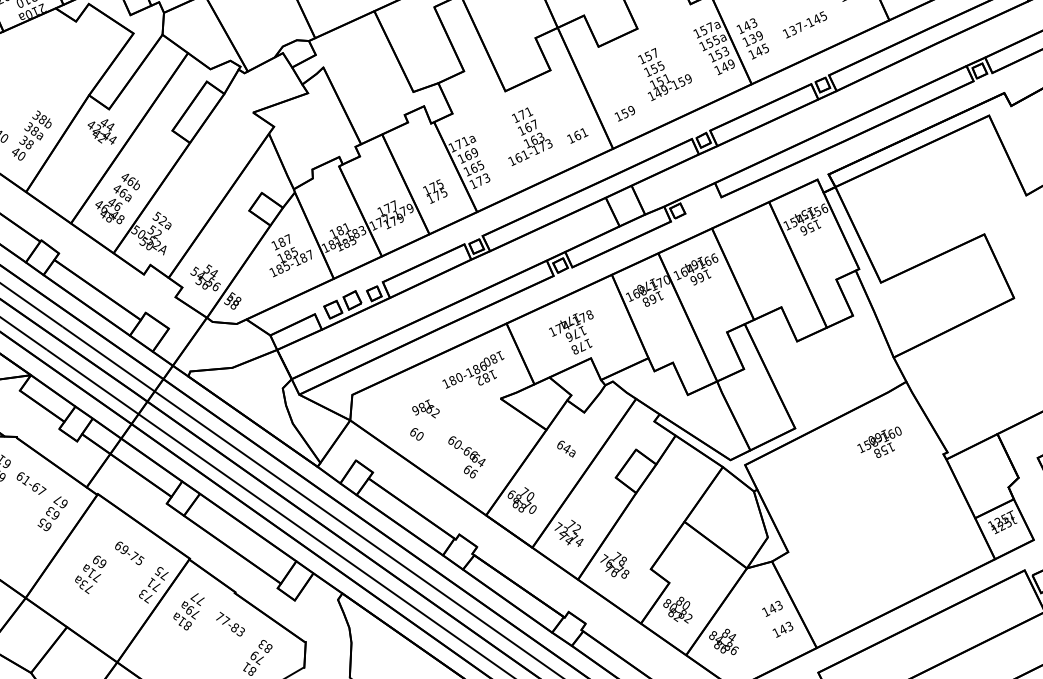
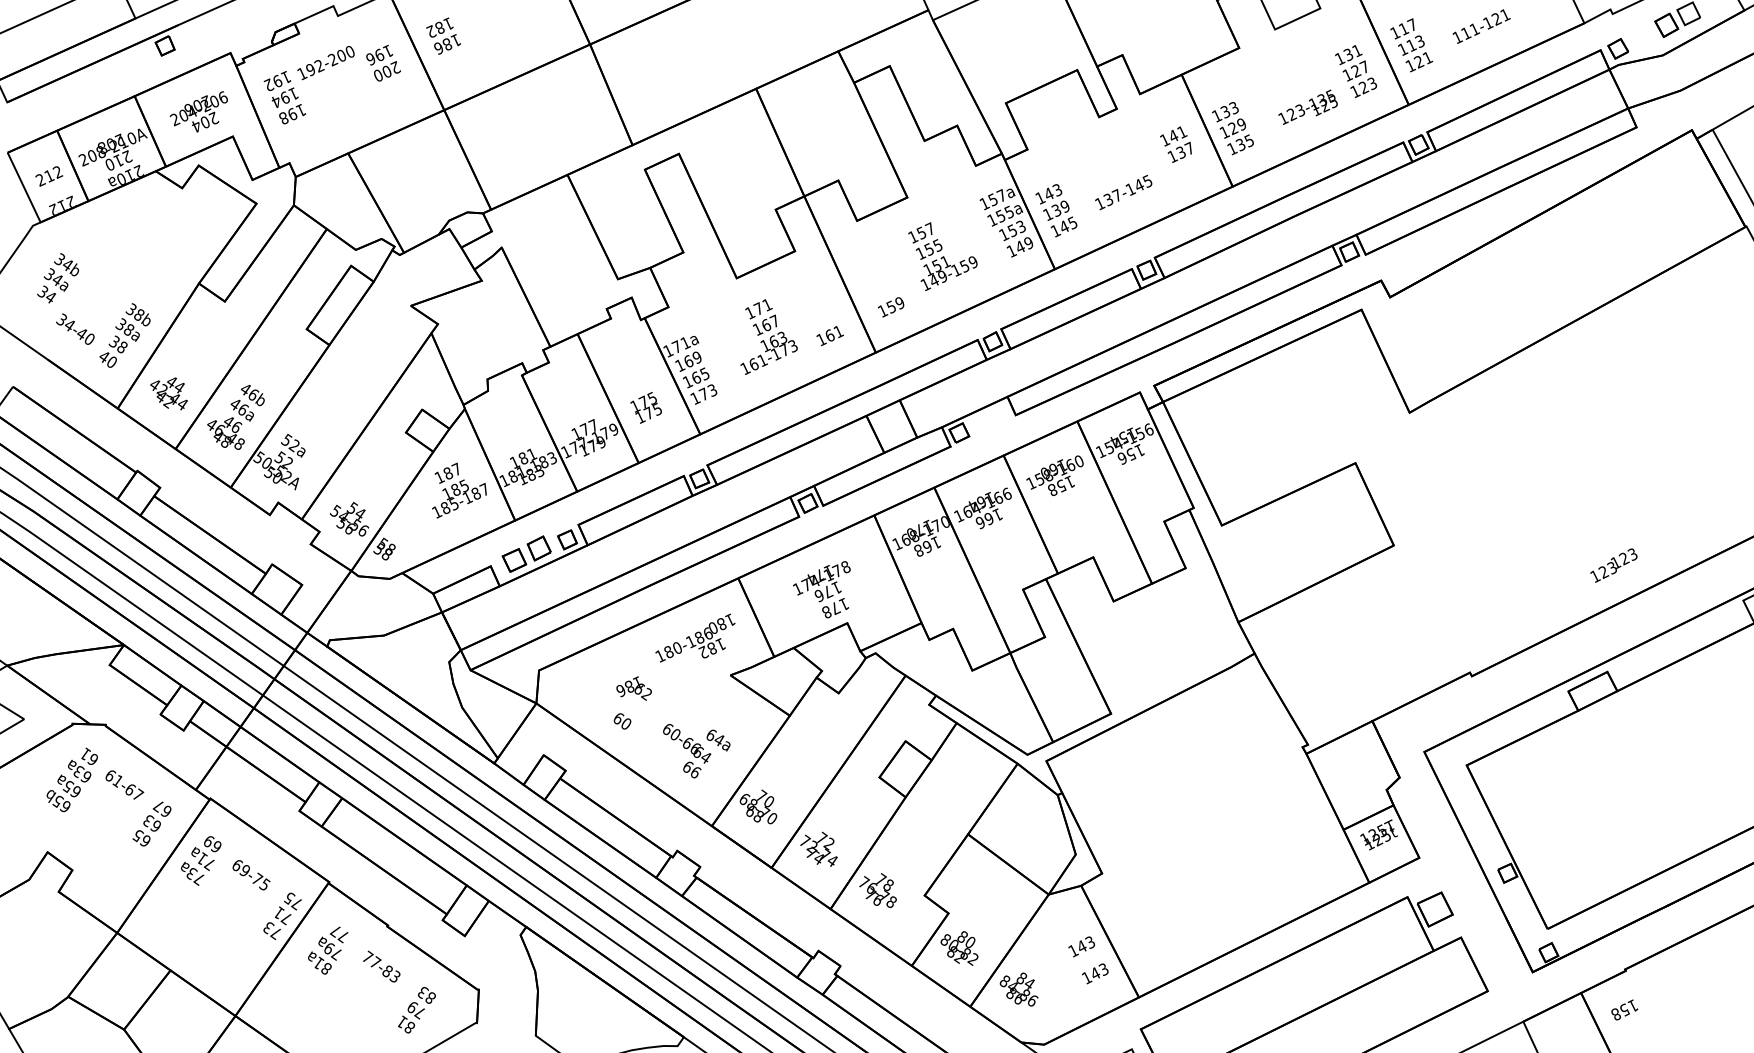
text: (101, 131) -> (168, 393), moved
text: (879, 442) -> (1054, 475), moved
text: (566, 449) -> (718, 740), moved
text: (90, 574) -> (201, 860), moved

